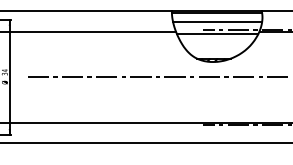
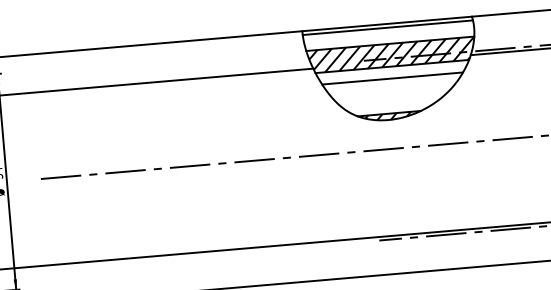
hatch: (218, 27) -> (392, 54), added
line: (217, 40) -> (393, 78), added

